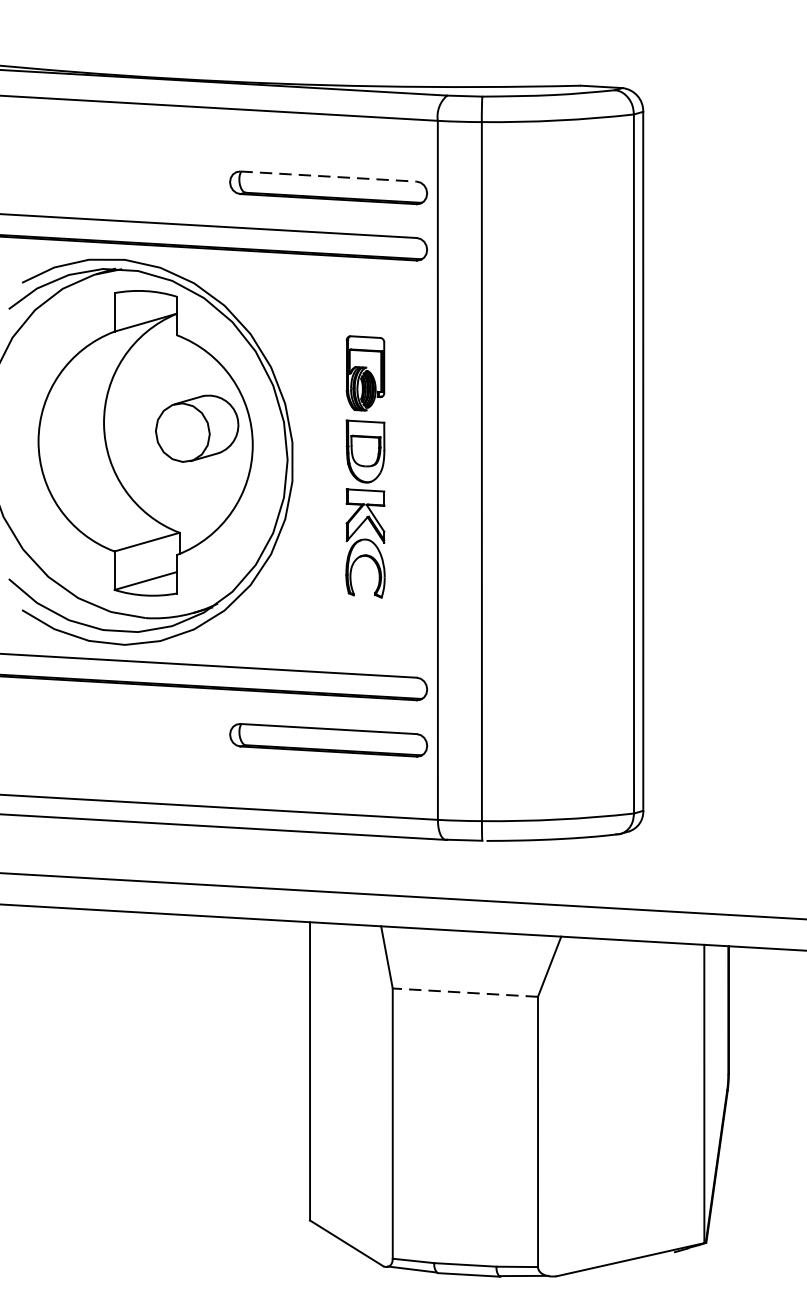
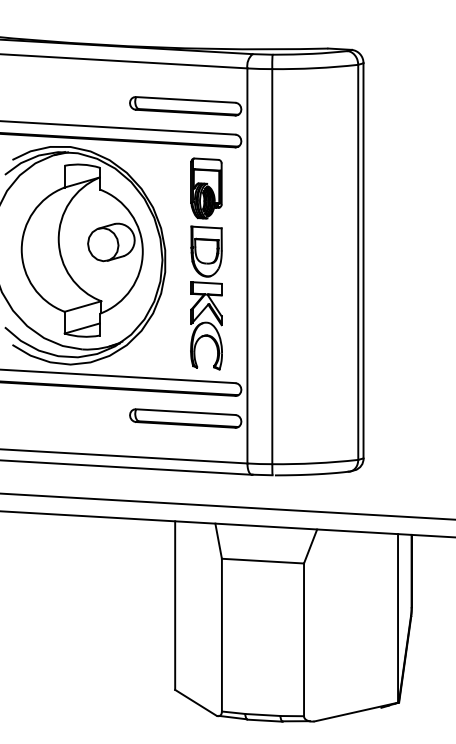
line: (328, 175) -> (185, 99), dashed -> solid
part: (365, 466) -> (206, 263), size x1.43
line: (464, 993) -> (262, 561), dashed -> solid

